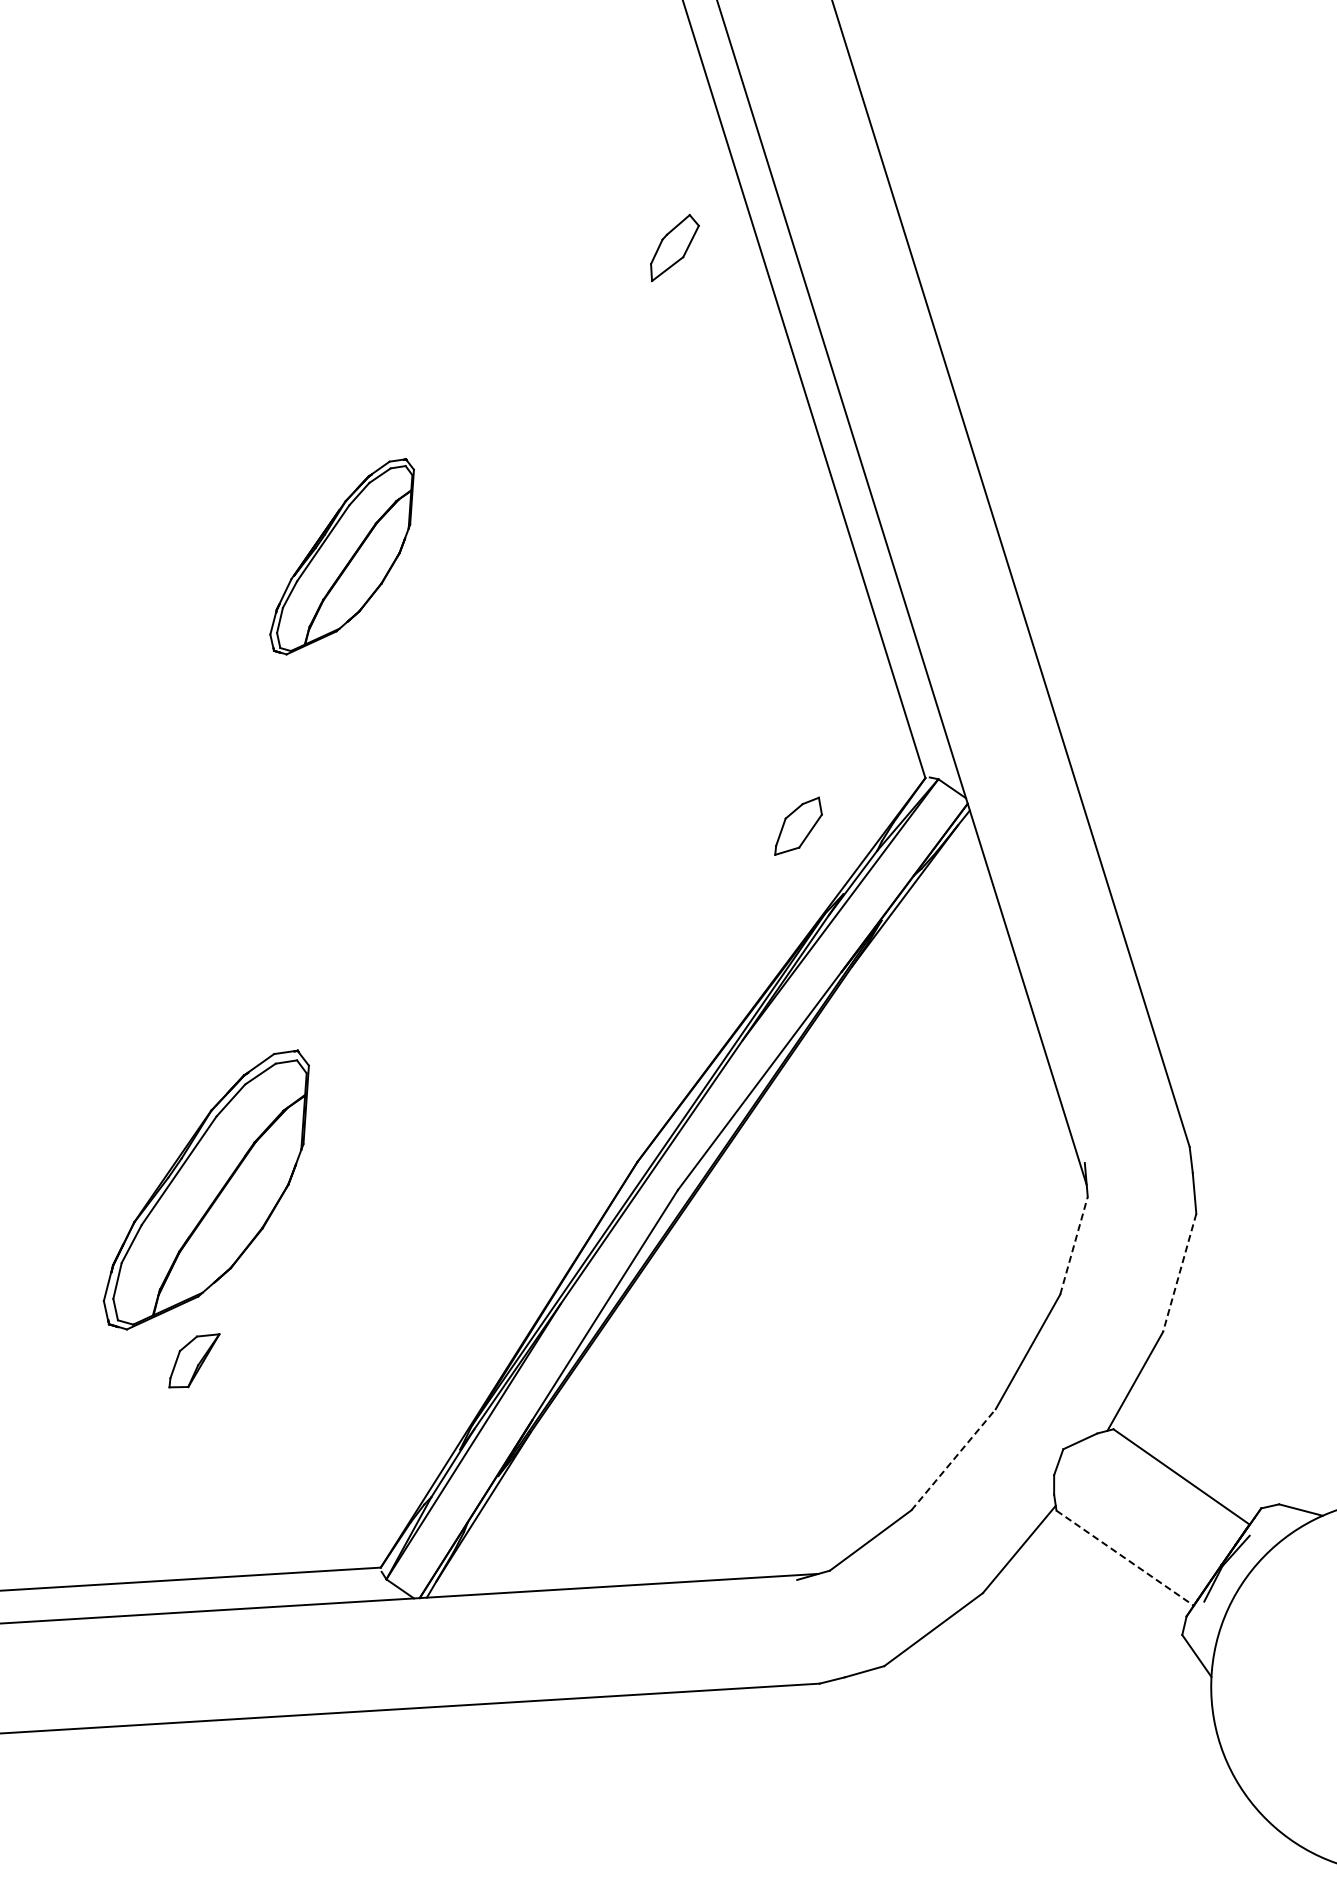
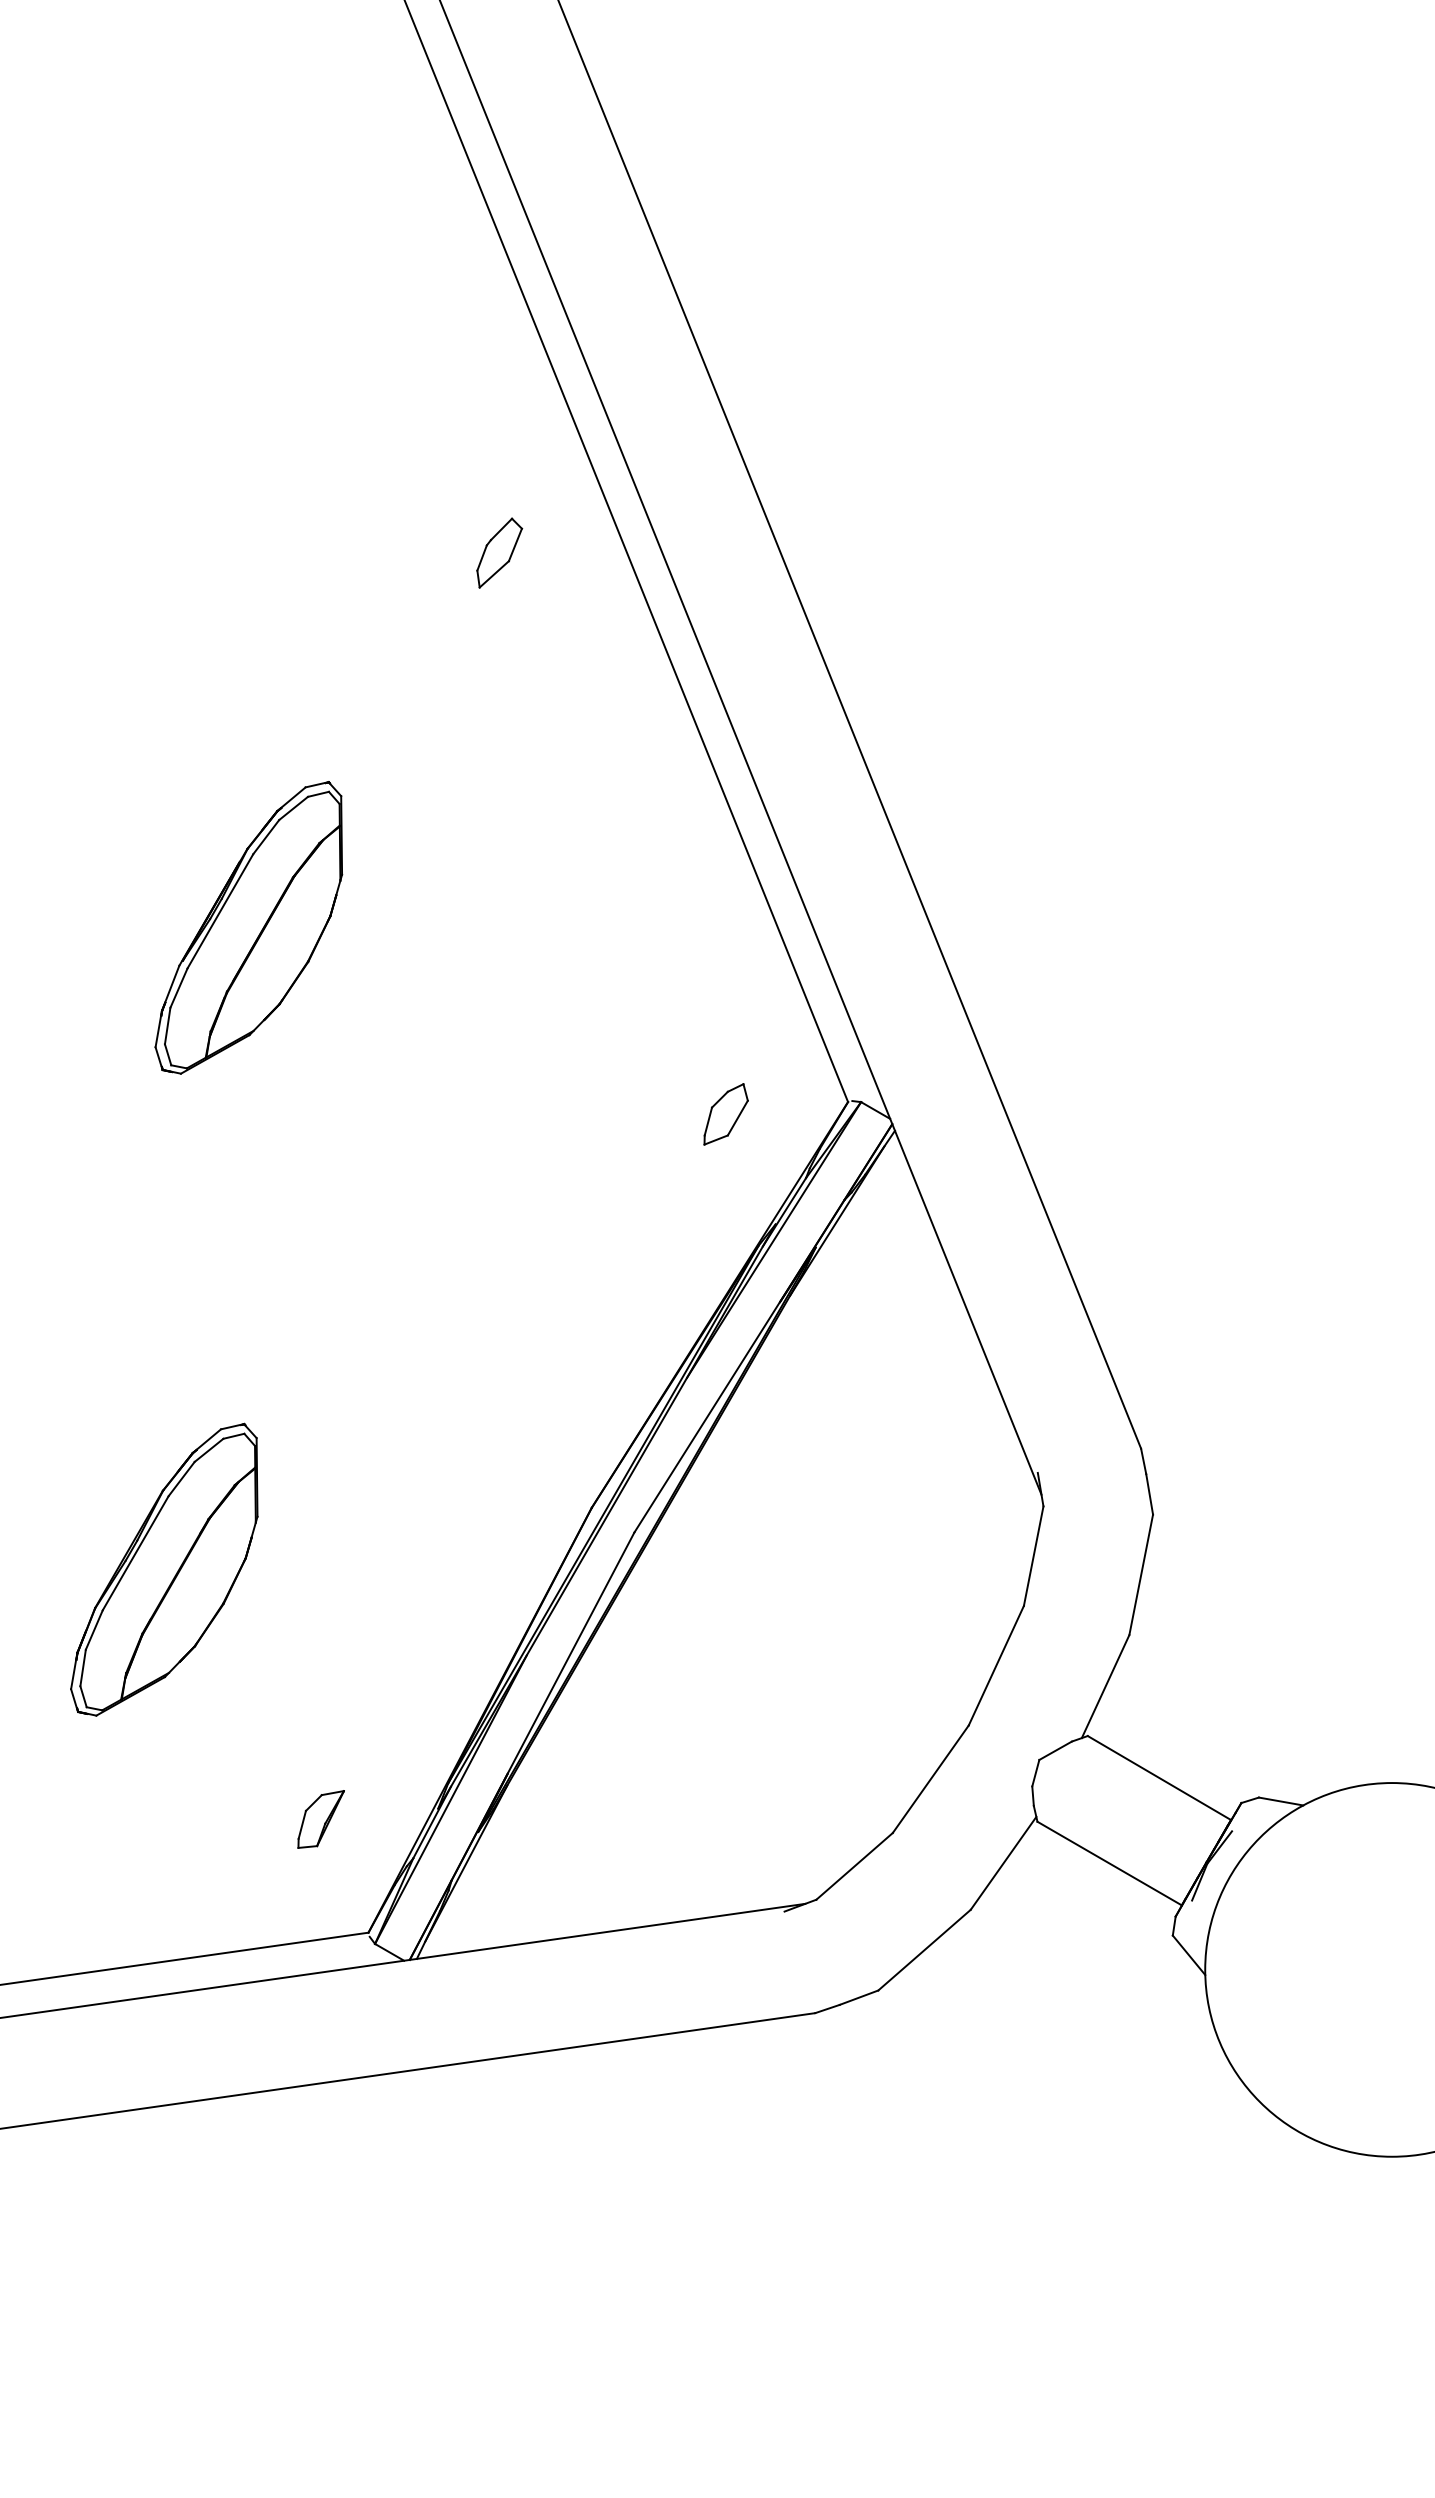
part: (674, 247) -> (499, 552), moved
part: (341, 556) -> (248, 927), size x1.43
part: (798, 826) -> (725, 1114), moved
line: (1073, 1245) -> (1033, 1556), dashed -> solid
line: (1179, 1273) -> (1141, 1575), dashed -> solid
part: (193, 1360) -> (320, 1819), moved
line: (953, 1460) -> (930, 1779), dashed -> solid
line: (1125, 1558) -> (1110, 1863), dashed -> solid

